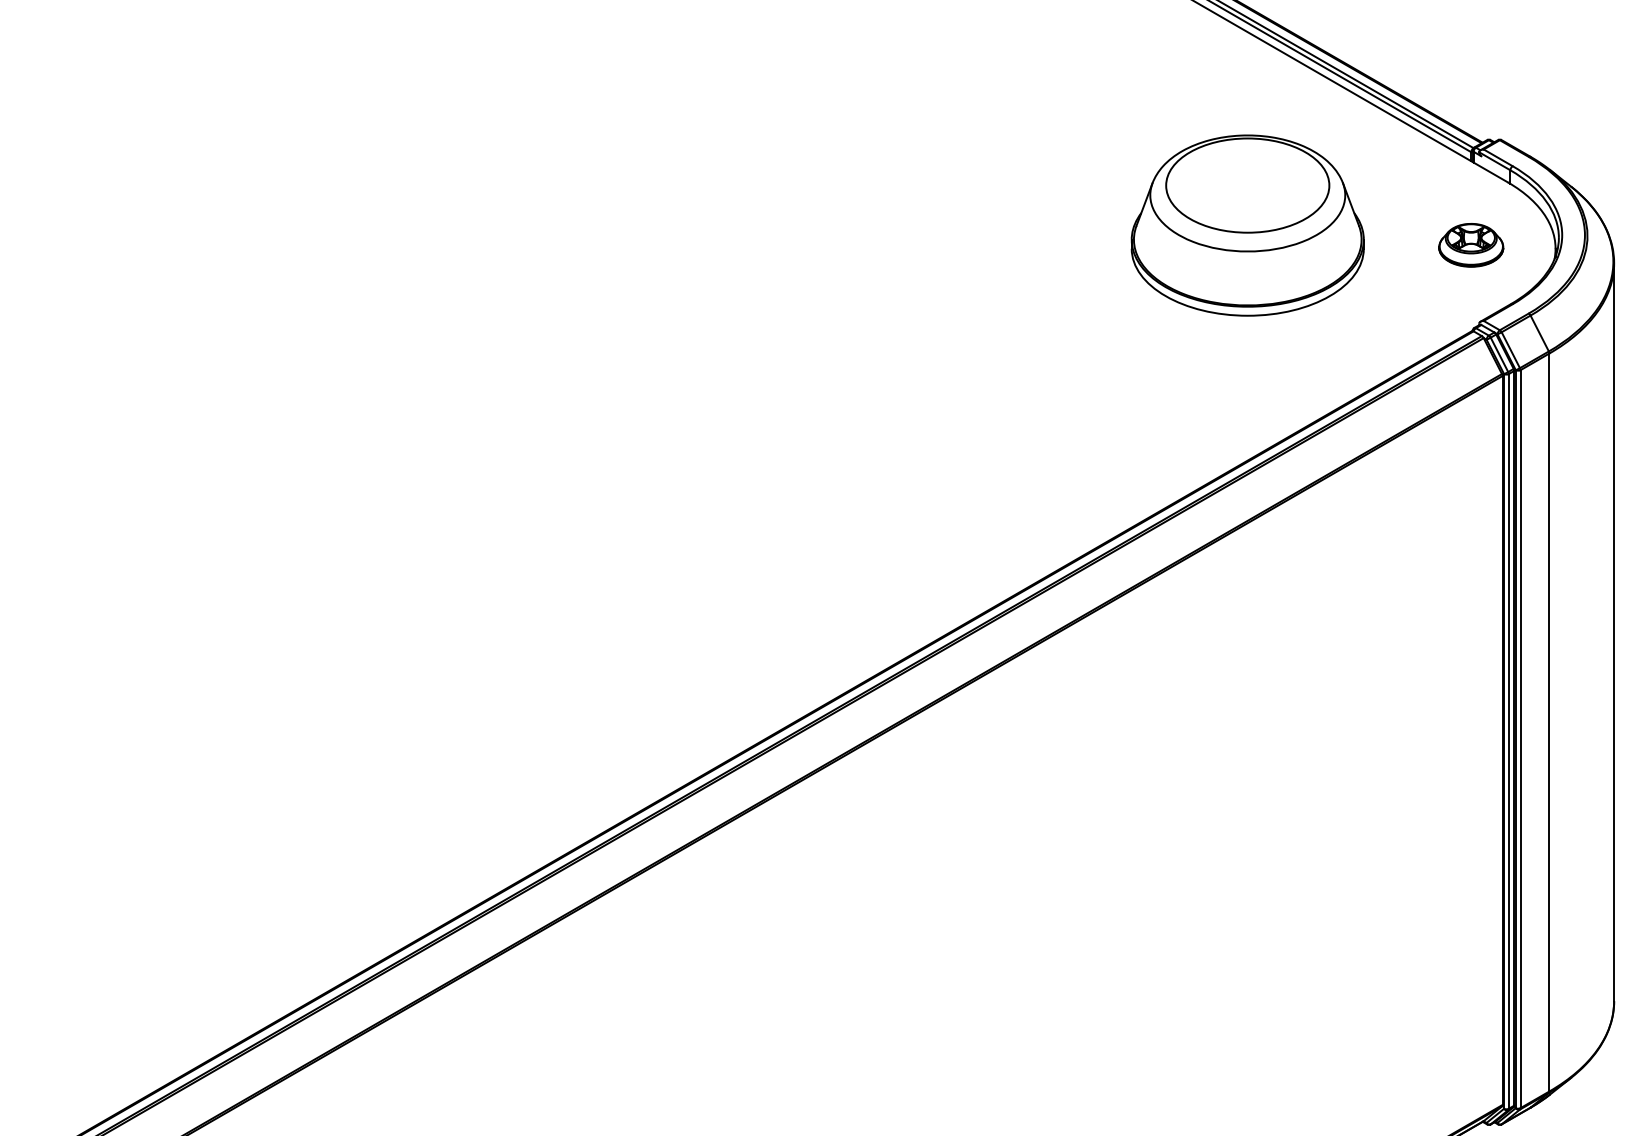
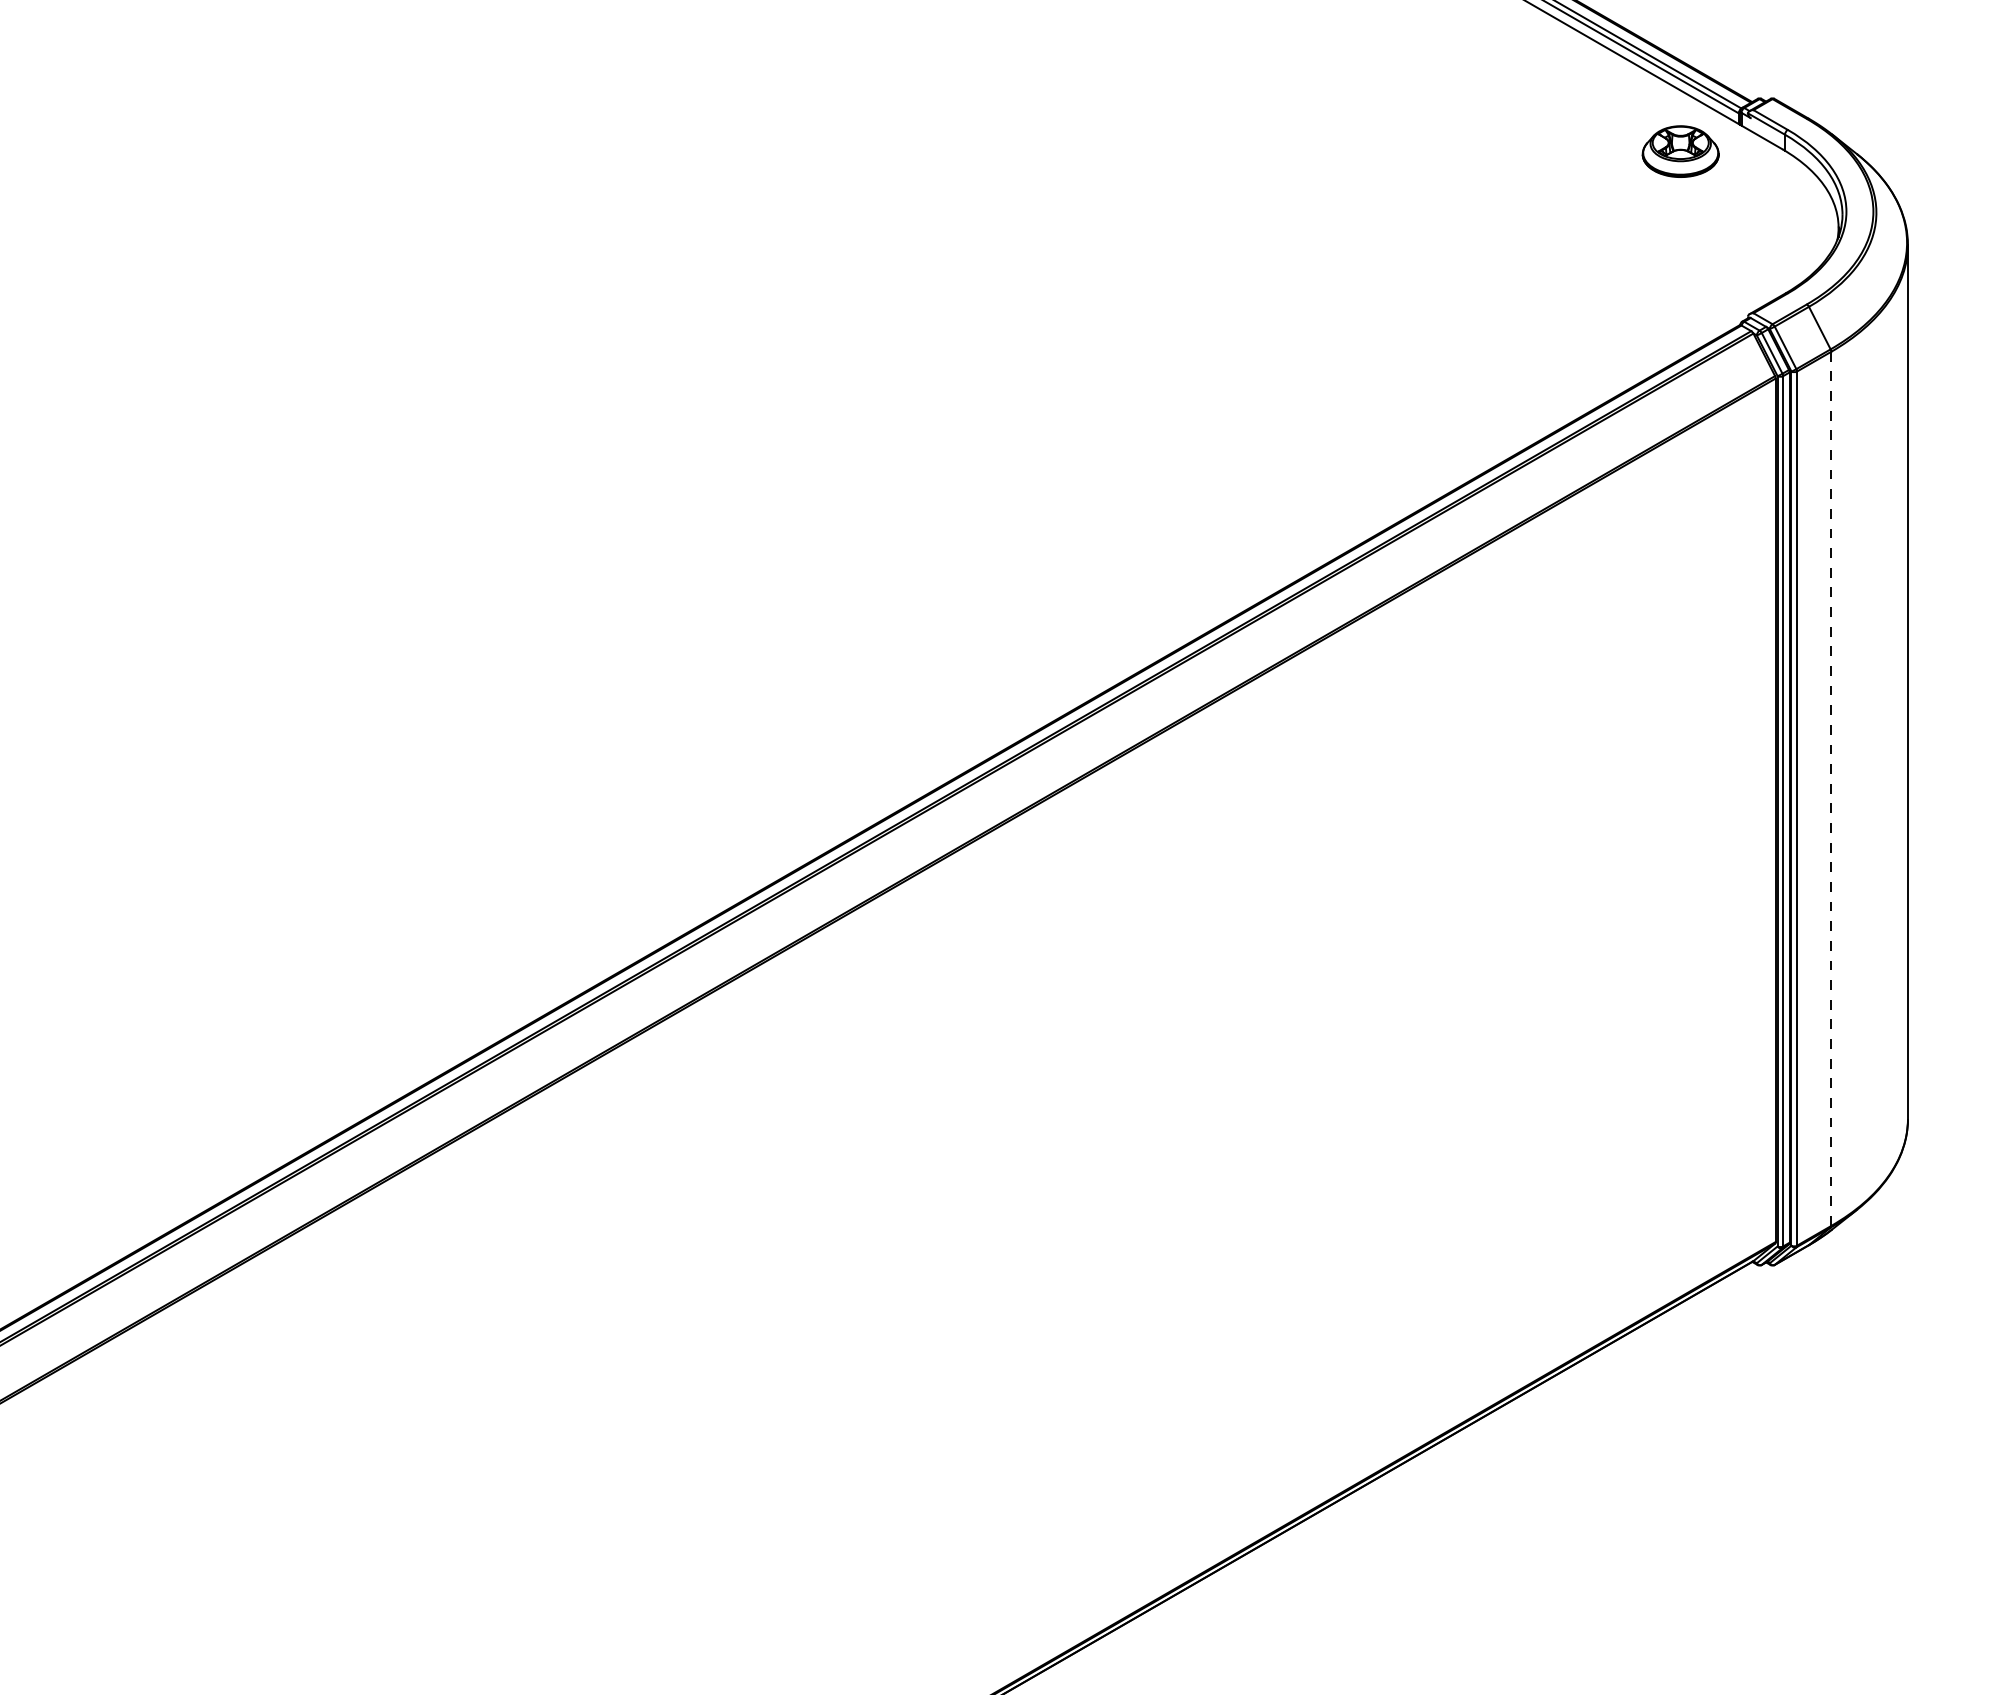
part: (1247, 224) -> (1473, 199), removed
part: (1471, 245) -> (1680, 151), moved
line: (1549, 723) -> (1831, 789), solid -> dashed

